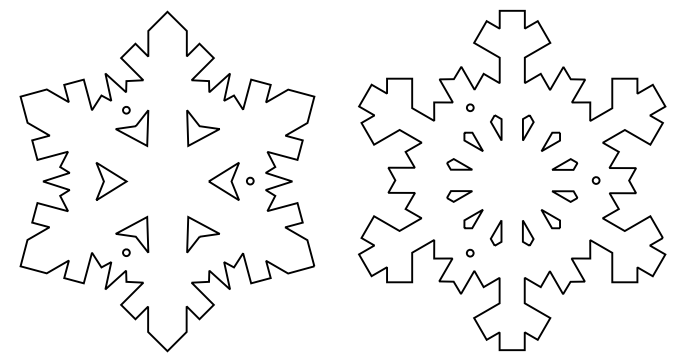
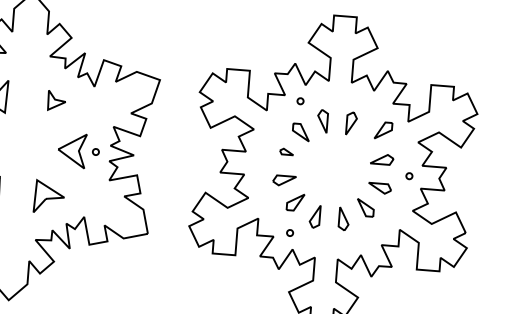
part: (202, 128) -> (56, 100), size x0.6
part: (550, 141) -> (383, 130), moved
part: (459, 164) -> (286, 151), size x0.6

